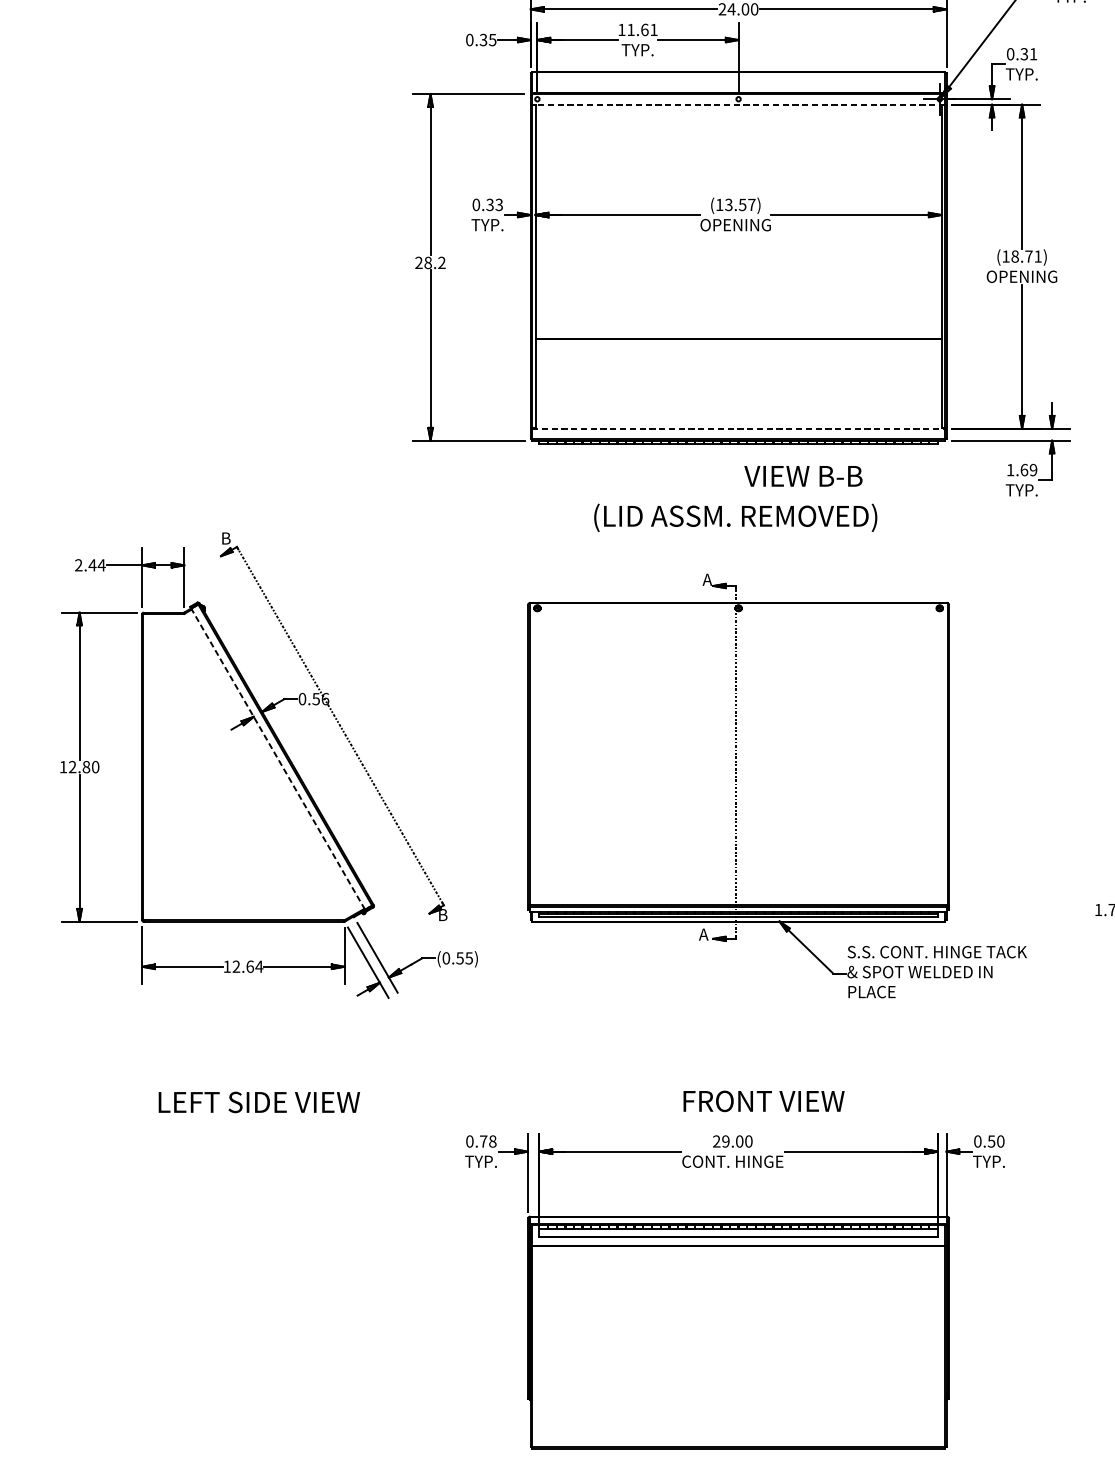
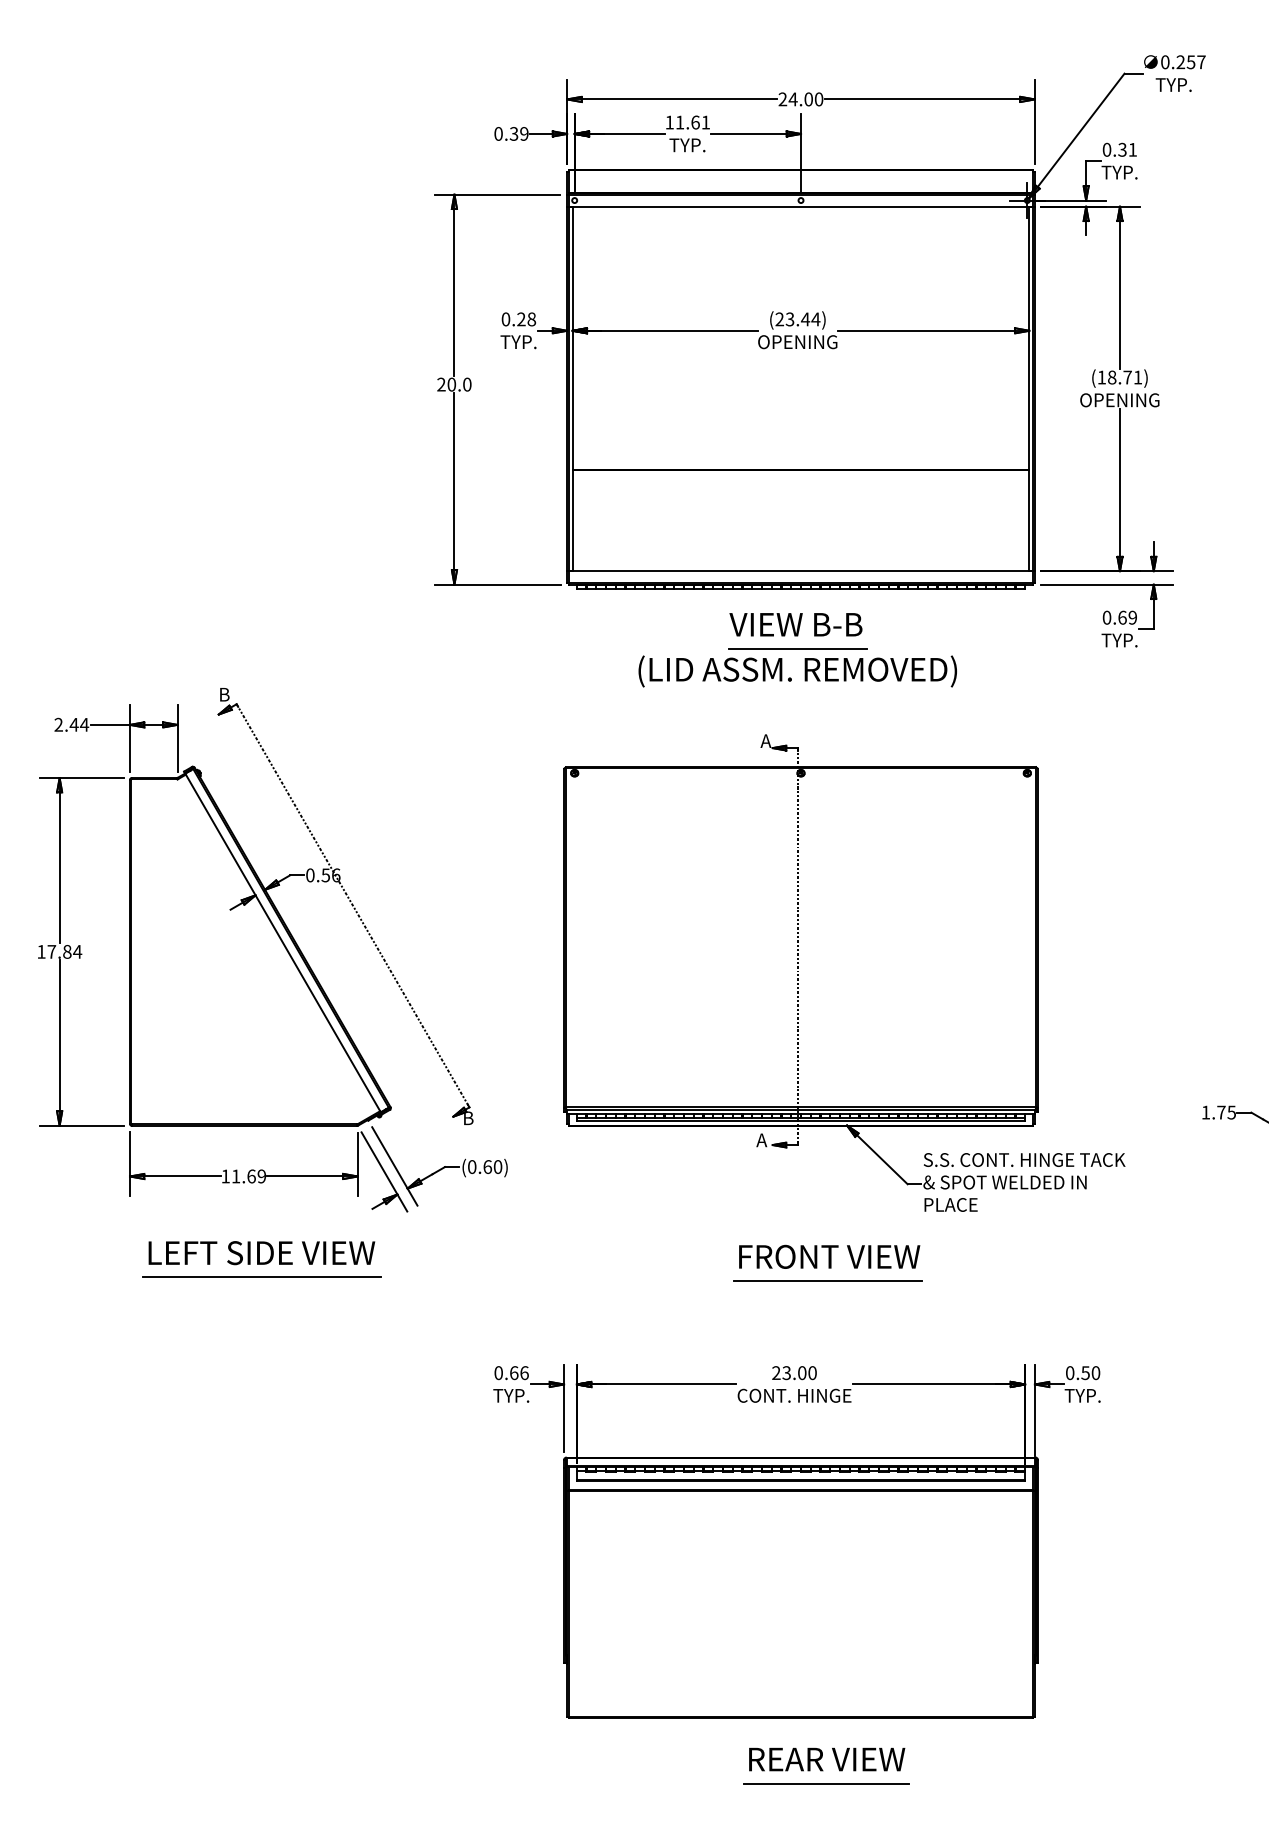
text: (492, 39) -> (524, 133), 0.35 -> 0.39
line: (738, 104) -> (800, 206), dashed -> solid
text: (494, 204) -> (526, 319), 0.33 -> 0.28
text: (735, 204) -> (797, 319), (13.57) -> (23.44)
text: (435, 262) -> (459, 384), 28.2 -> 20.0
line: (739, 428) -> (801, 571), dashed -> solid
text: (1010, 469) -> (1106, 617), 1.69 -> 0.69
text: (803, 476) -> (795, 624), moved
line: (736, 498) -> (798, 649), added
line: (277, 758) -> (282, 942), dashed -> solid
text: (83, 766) -> (64, 951), 12.80 -> 17.84
text: (464, 957) -> (492, 1166), (0.55) -> (0.60)
text: (247, 966) -> (248, 1176), 12.64 -> 11.69
line: (259, 1055) -> (261, 1276), added
line: (762, 1059) -> (827, 1280), added
text: (763, 1101) -> (829, 1256), moved
text: (259, 1102) -> (261, 1253), moved
text: (488, 1141) -> (519, 1373), 0.78 -> 0.66
text: (725, 1141) -> (786, 1372), 29.00 -> 23.00

